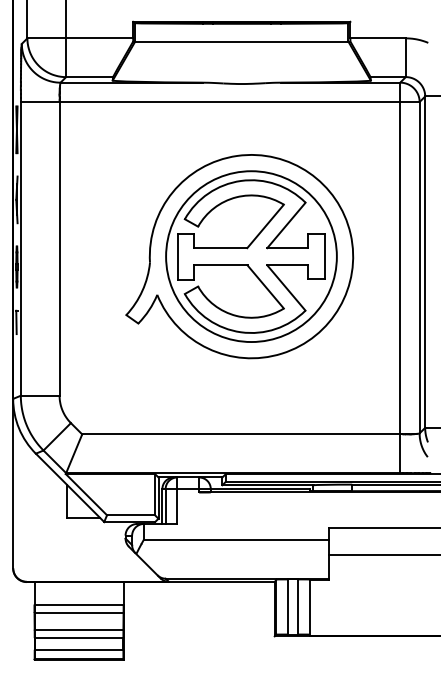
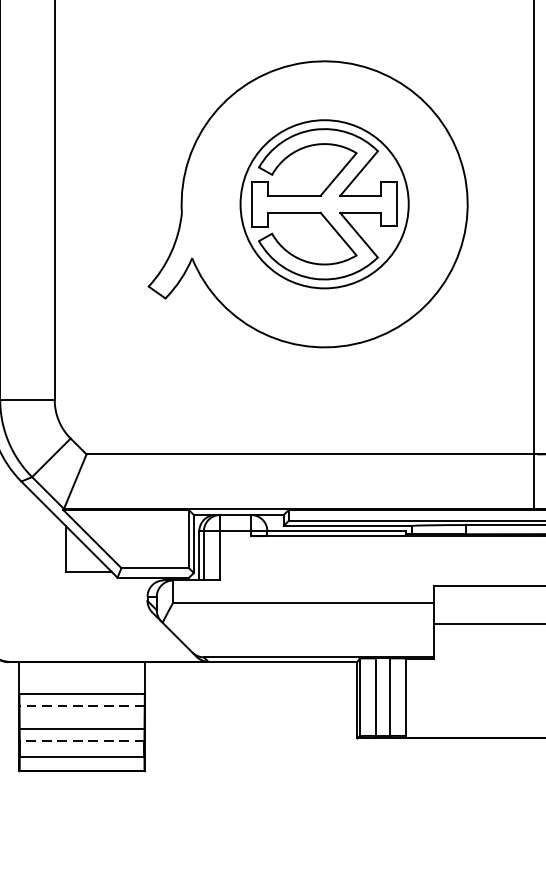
part: (251, 256) -> (324, 204), size x0.7
line: (79, 612) -> (82, 704), solid -> dashed
line: (78, 638) -> (81, 741), solid -> dashed

